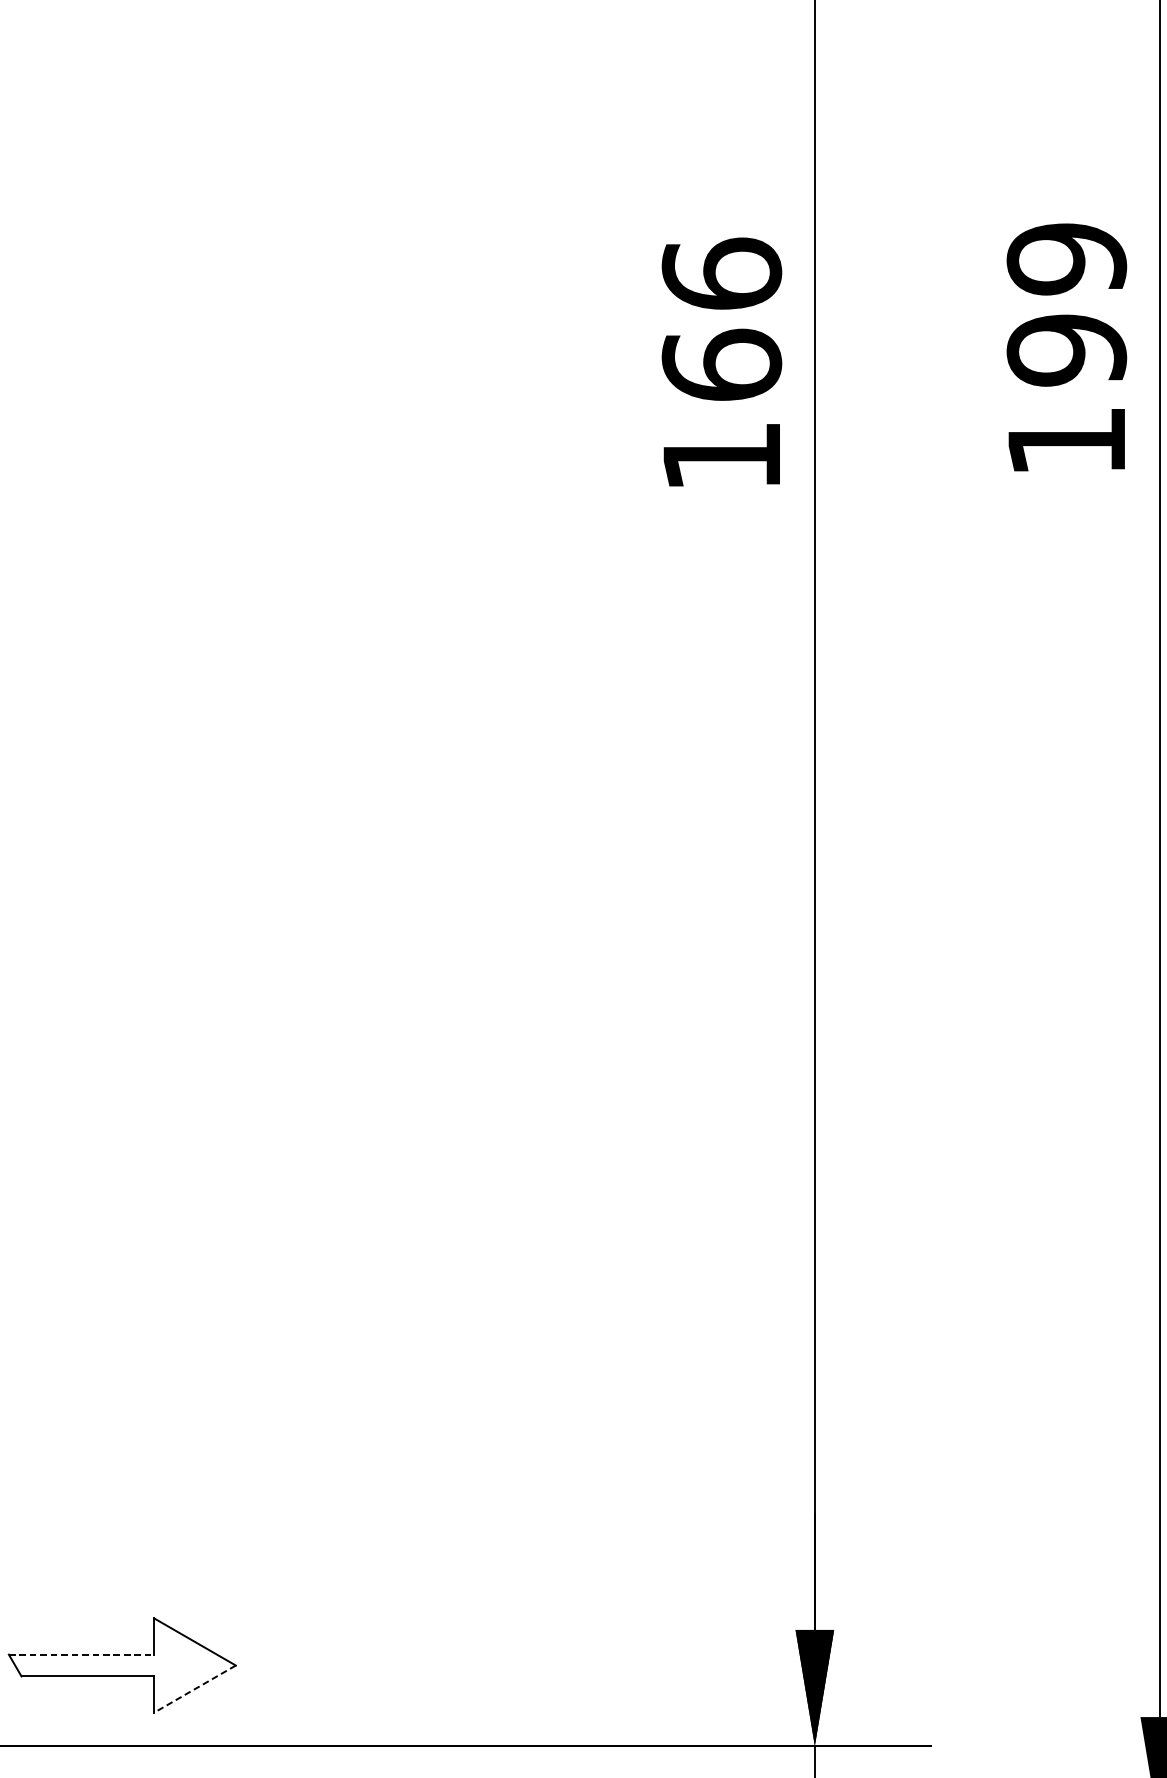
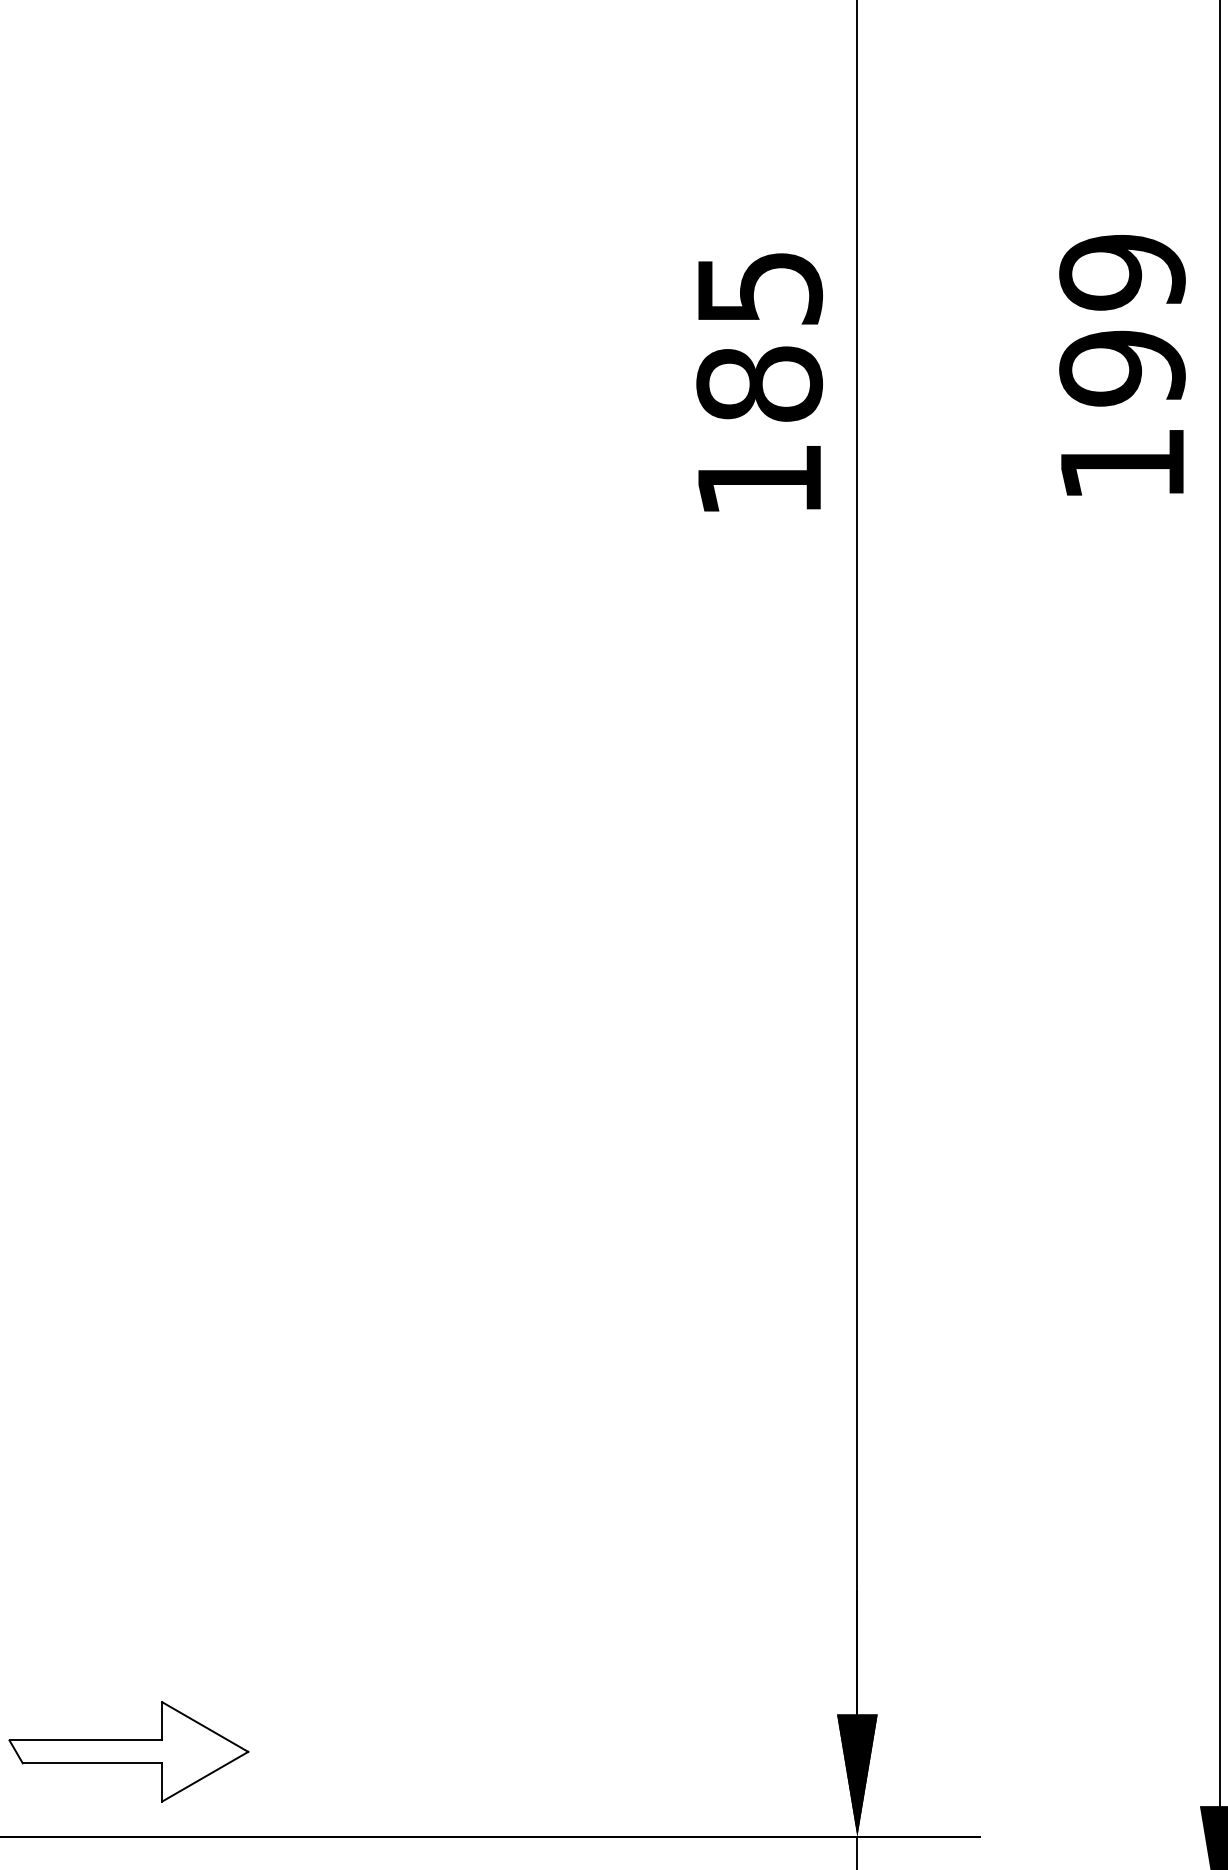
text: (721, 319) -> (759, 335), 166 -> 185
line: (82, 1654) -> (86, 1740), dashed -> solid
line: (195, 1688) -> (205, 1776), dashed -> solid

